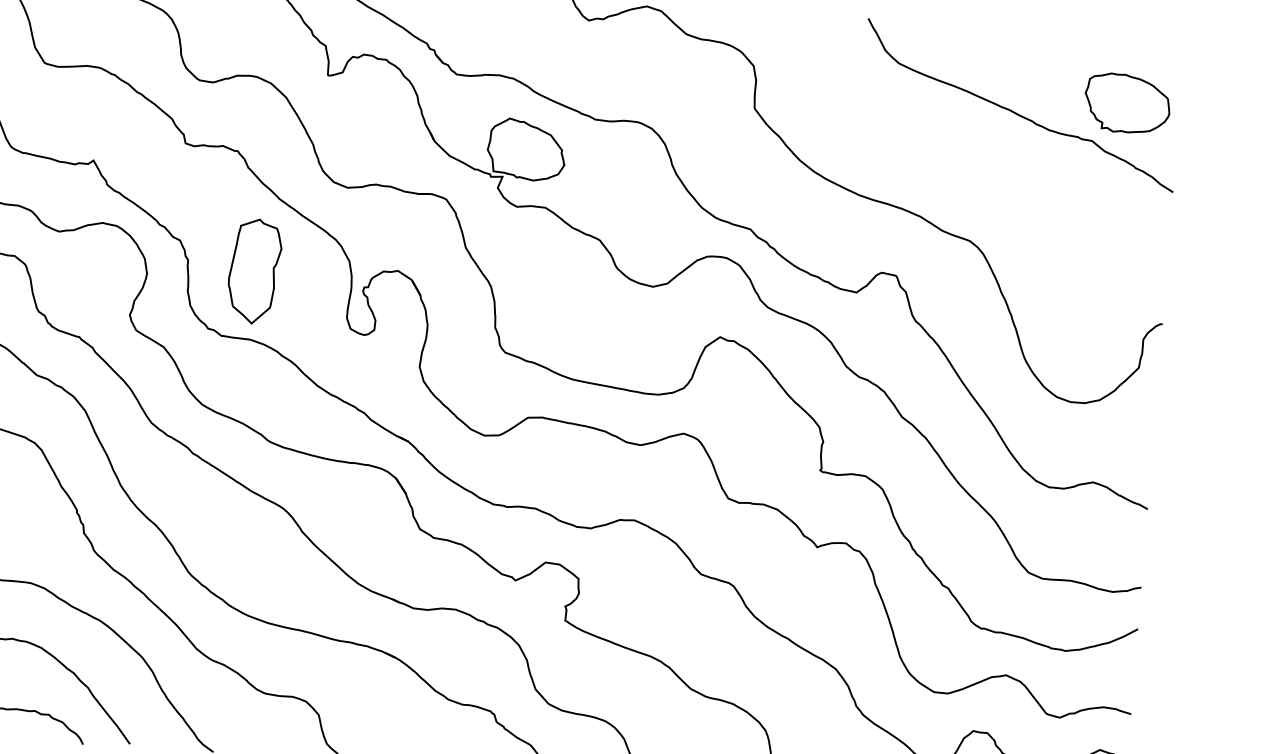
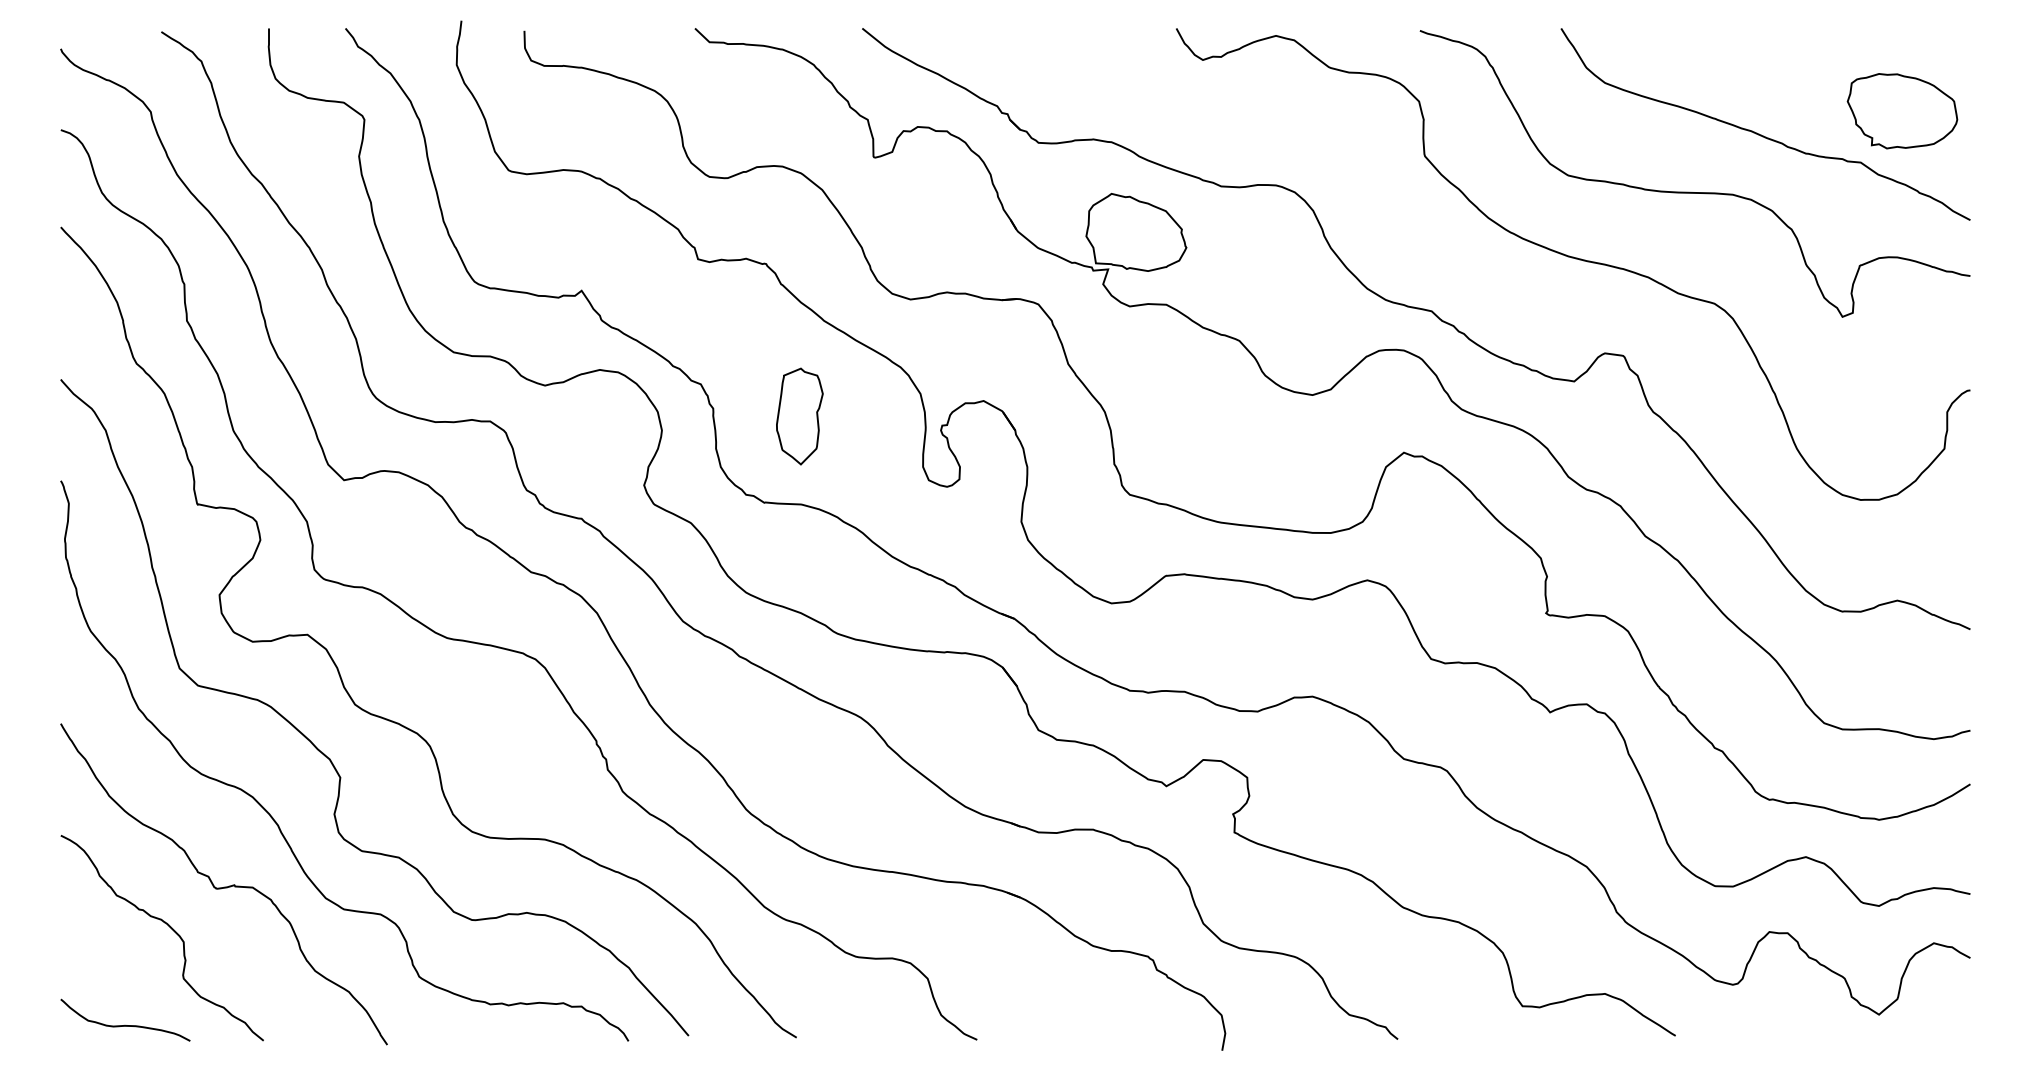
curve: (958, 152) -> (1690, 191), added
part: (254, 271) -> (799, 416), size x0.71

